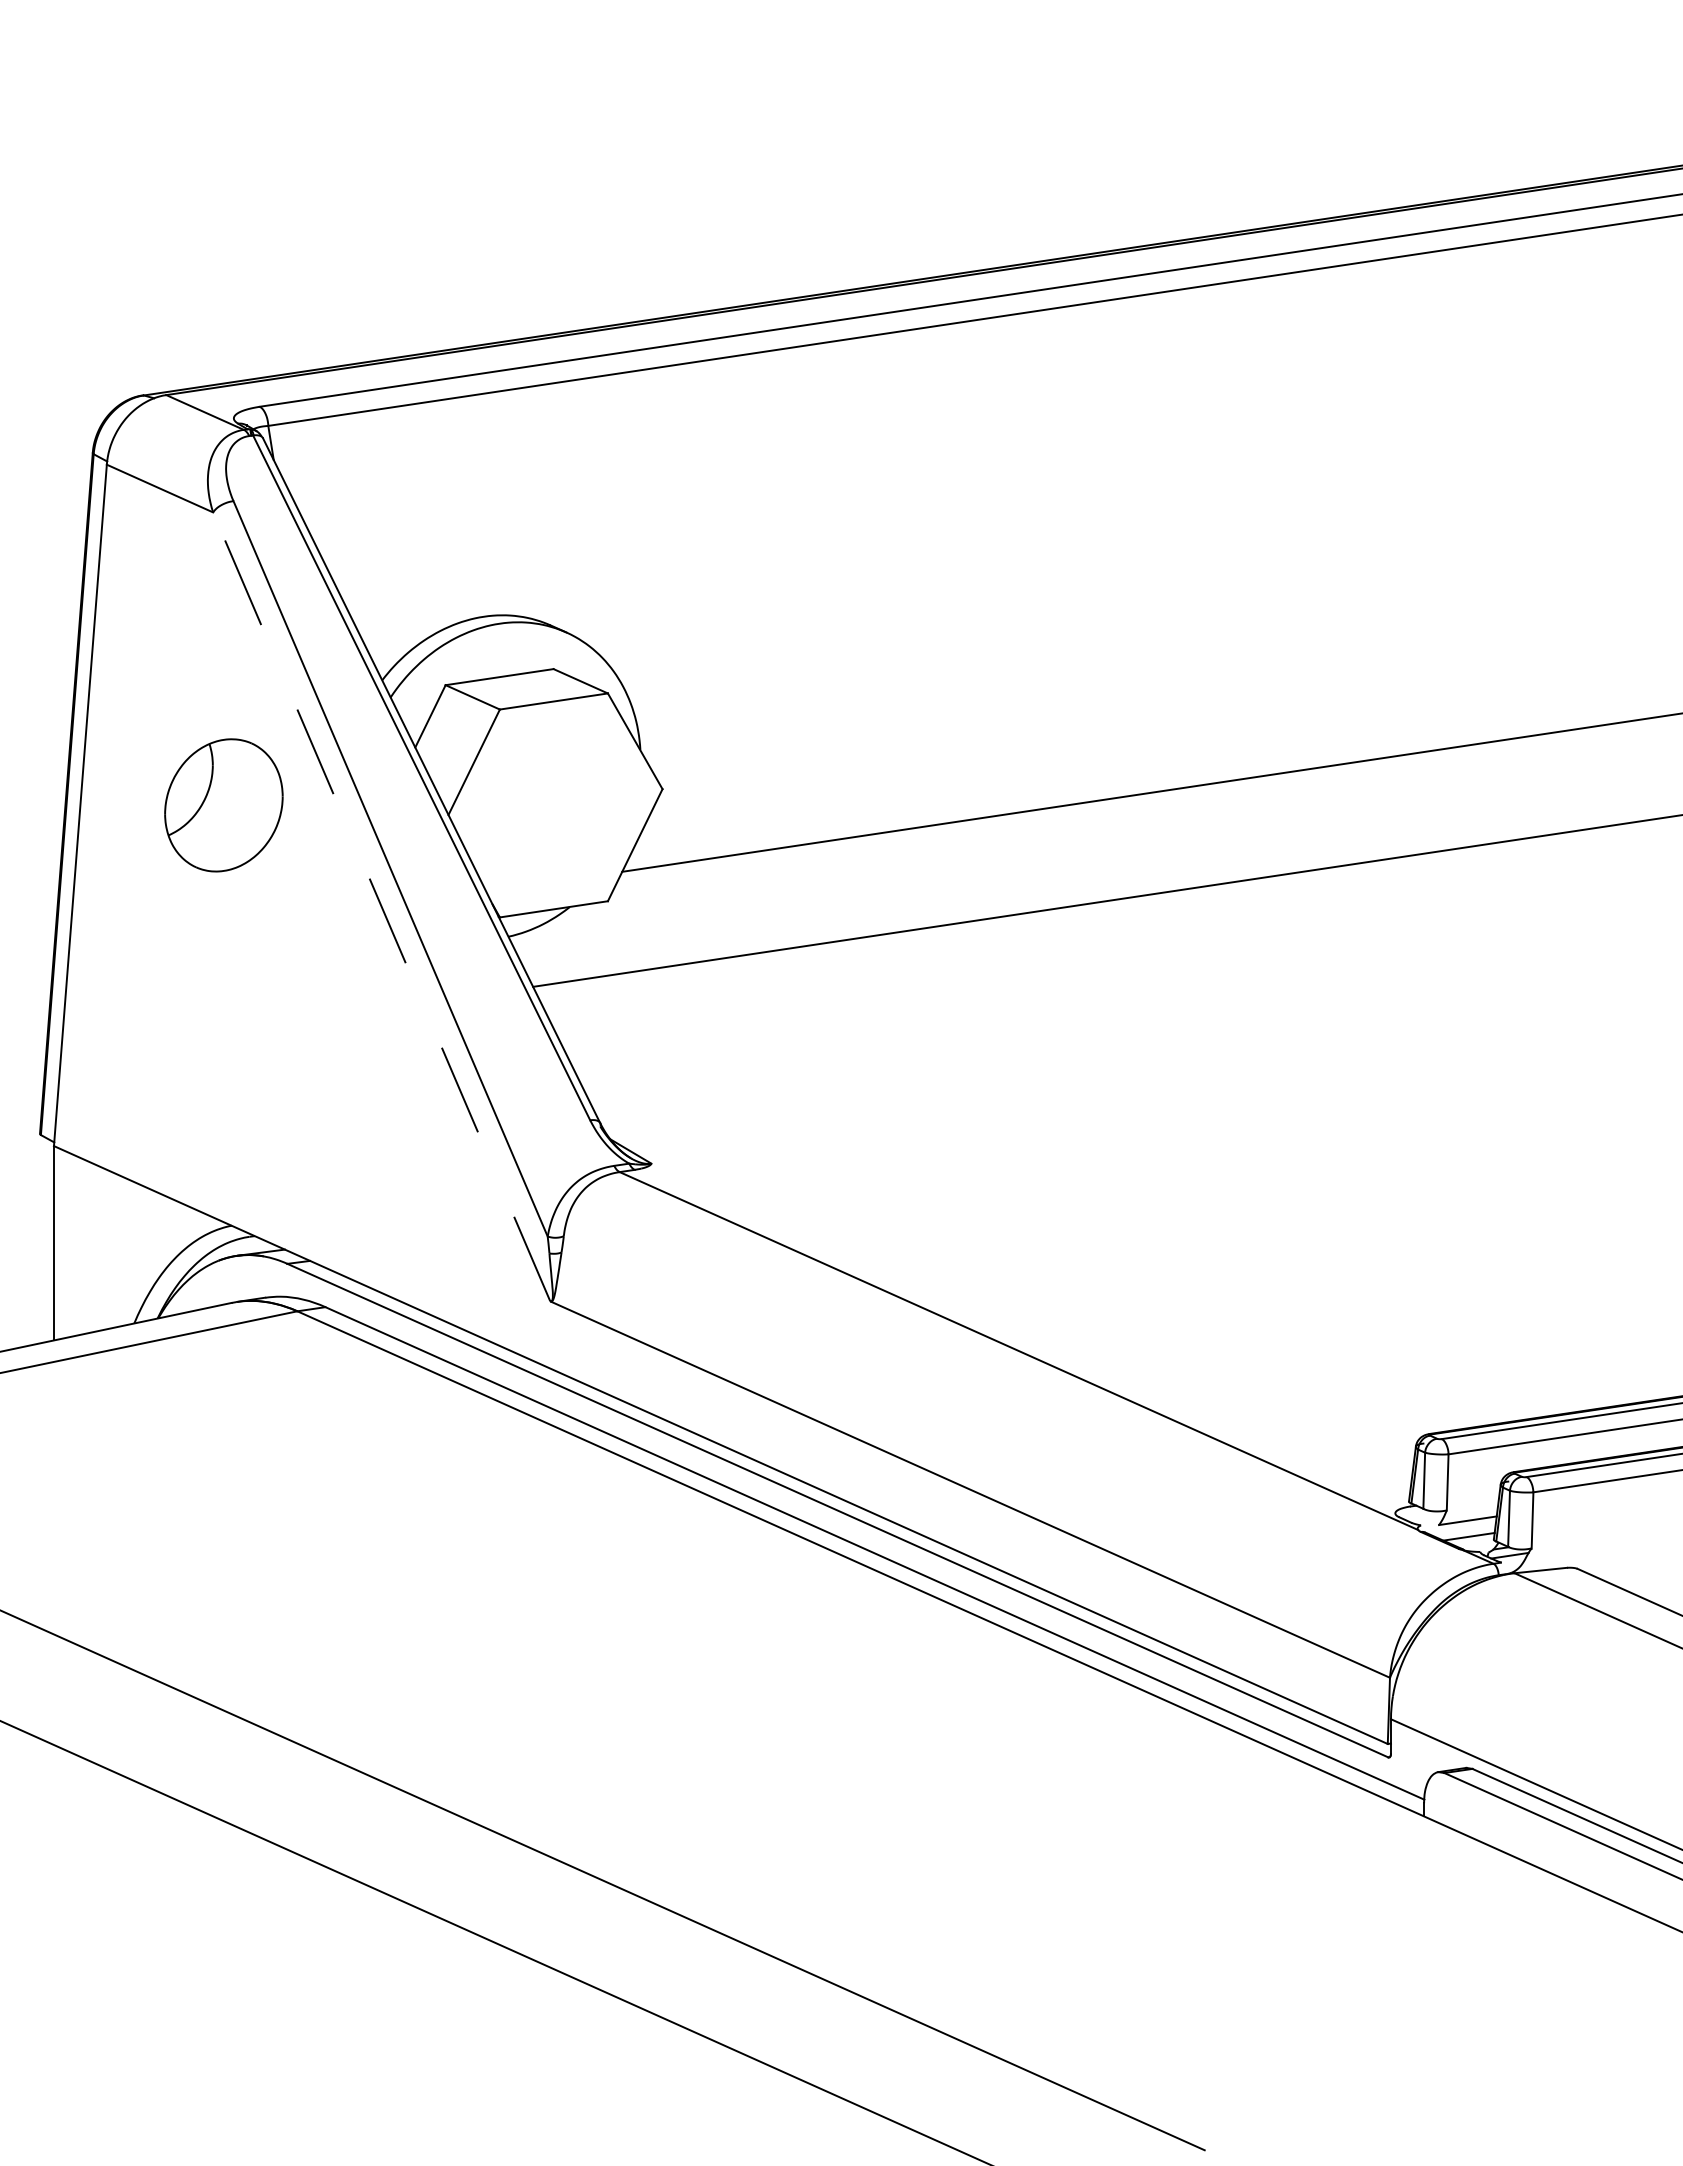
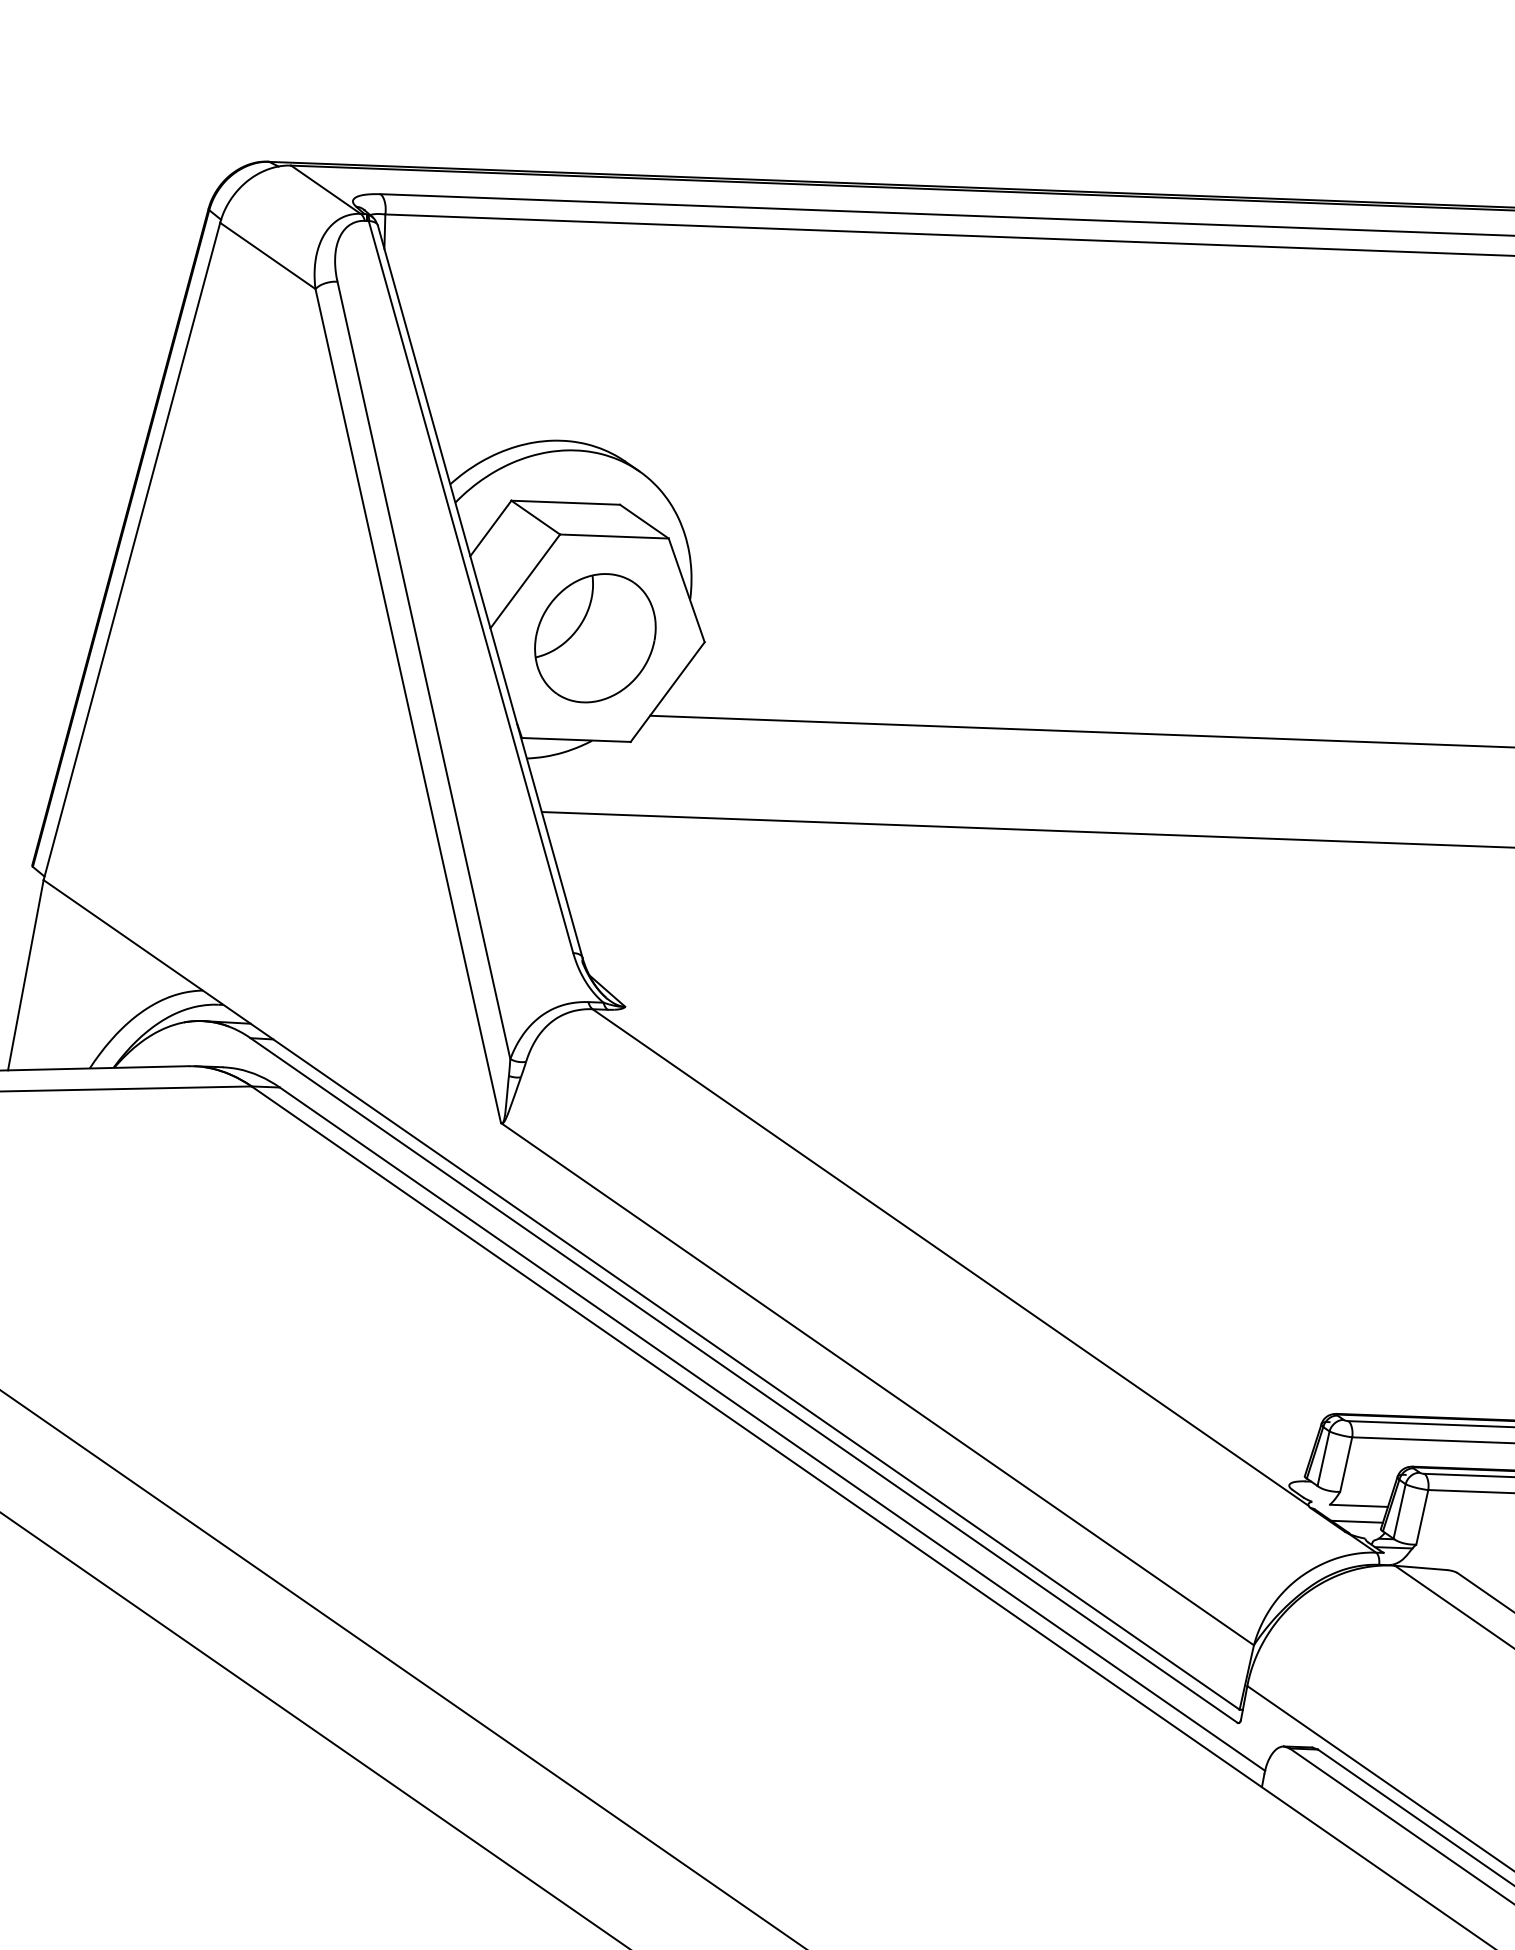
part: (223, 805) -> (594, 638), moved
line: (381, 906) -> (408, 705), dashed -> solid

